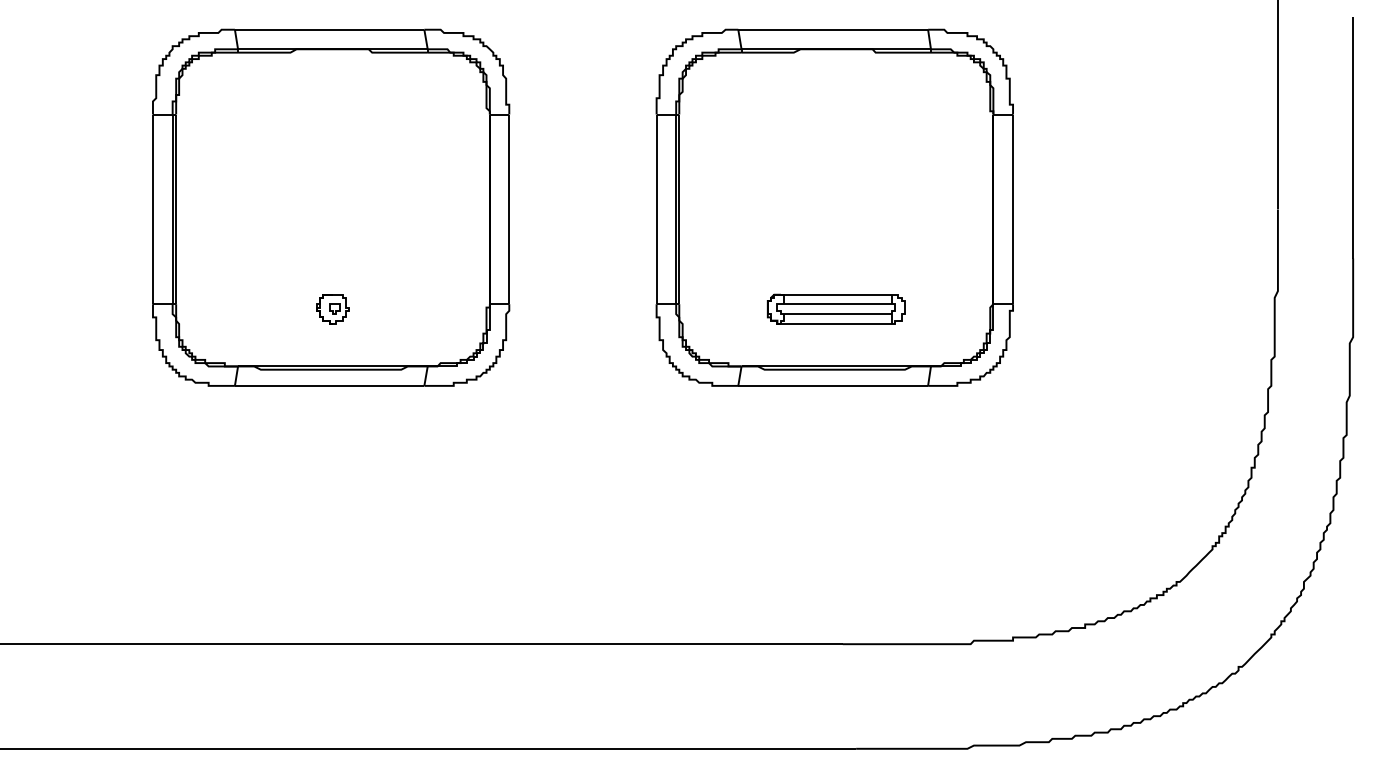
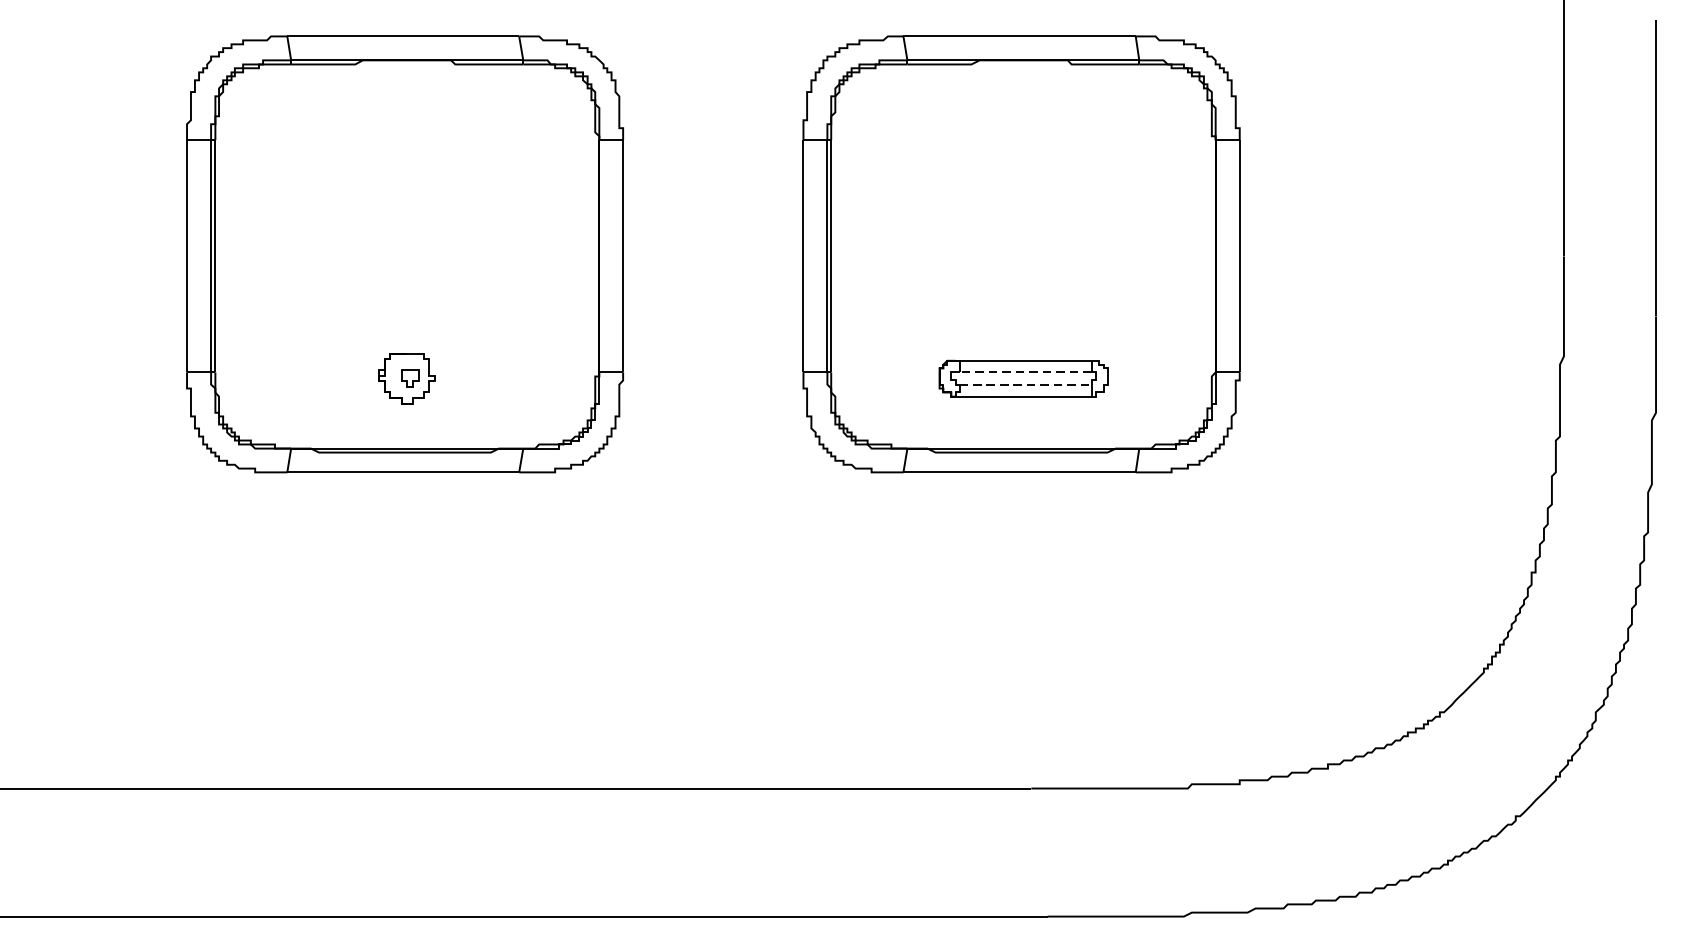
line: (838, 304) -> (1026, 372), solid -> dashed
part: (332, 309) -> (406, 378), size x1.4
line: (838, 314) -> (1026, 384), solid -> dashed

